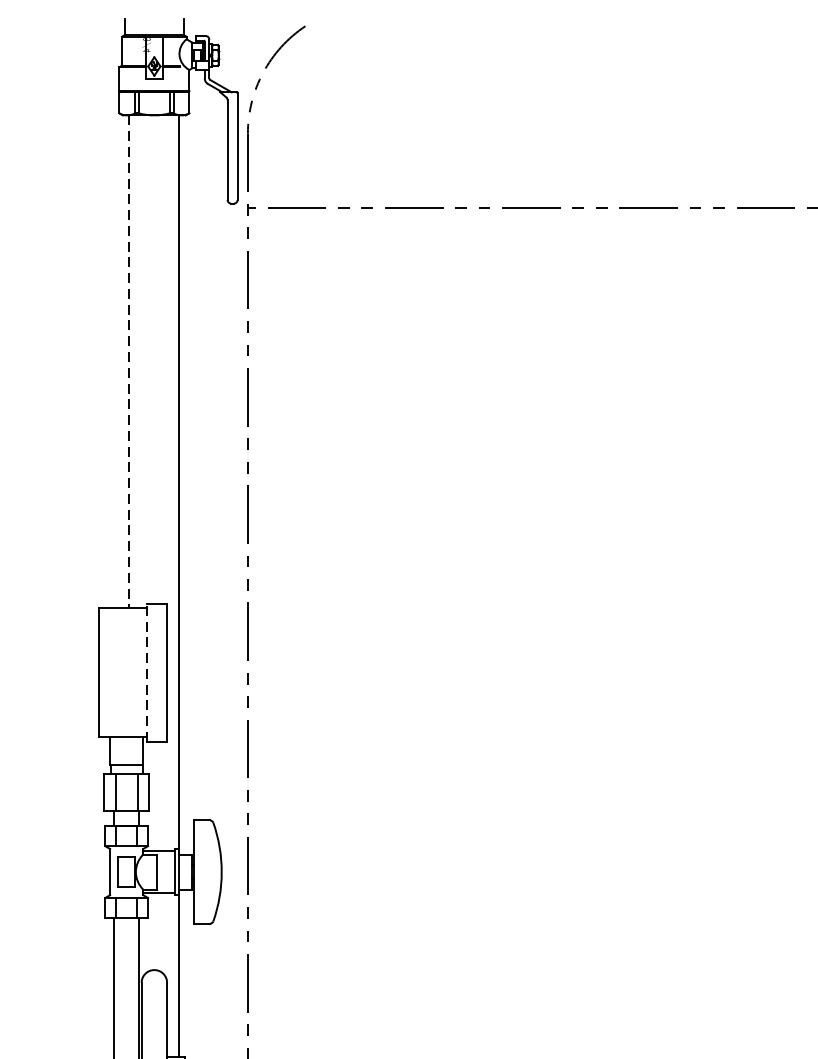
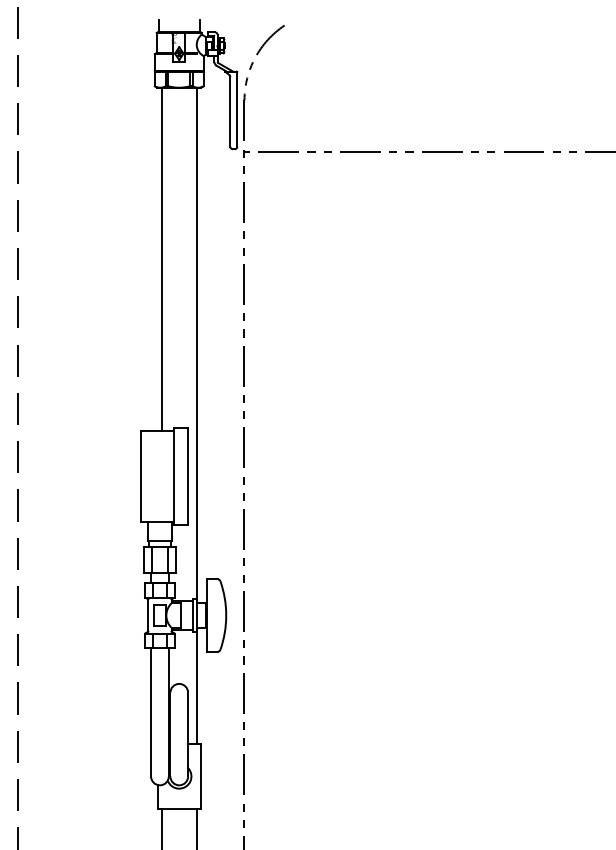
line: (128, 361) -> (161, 259), dashed -> solid
line: (147, 672) -> (174, 476), dashed -> solid

